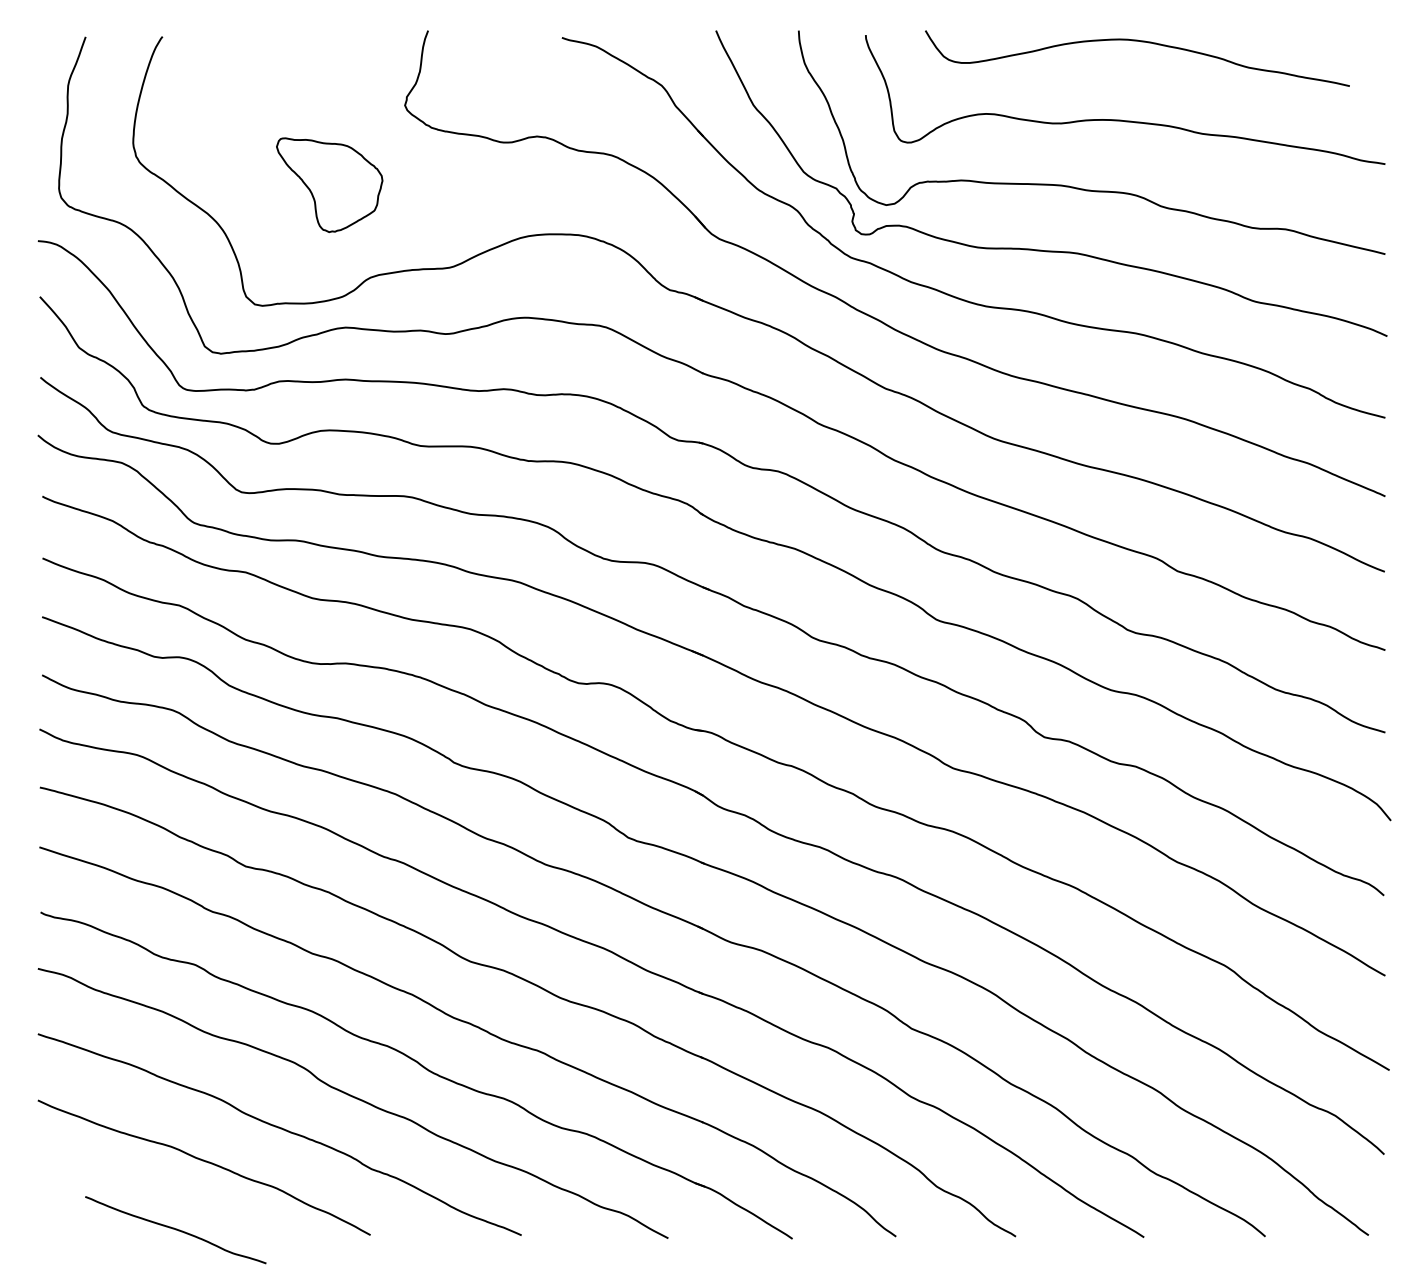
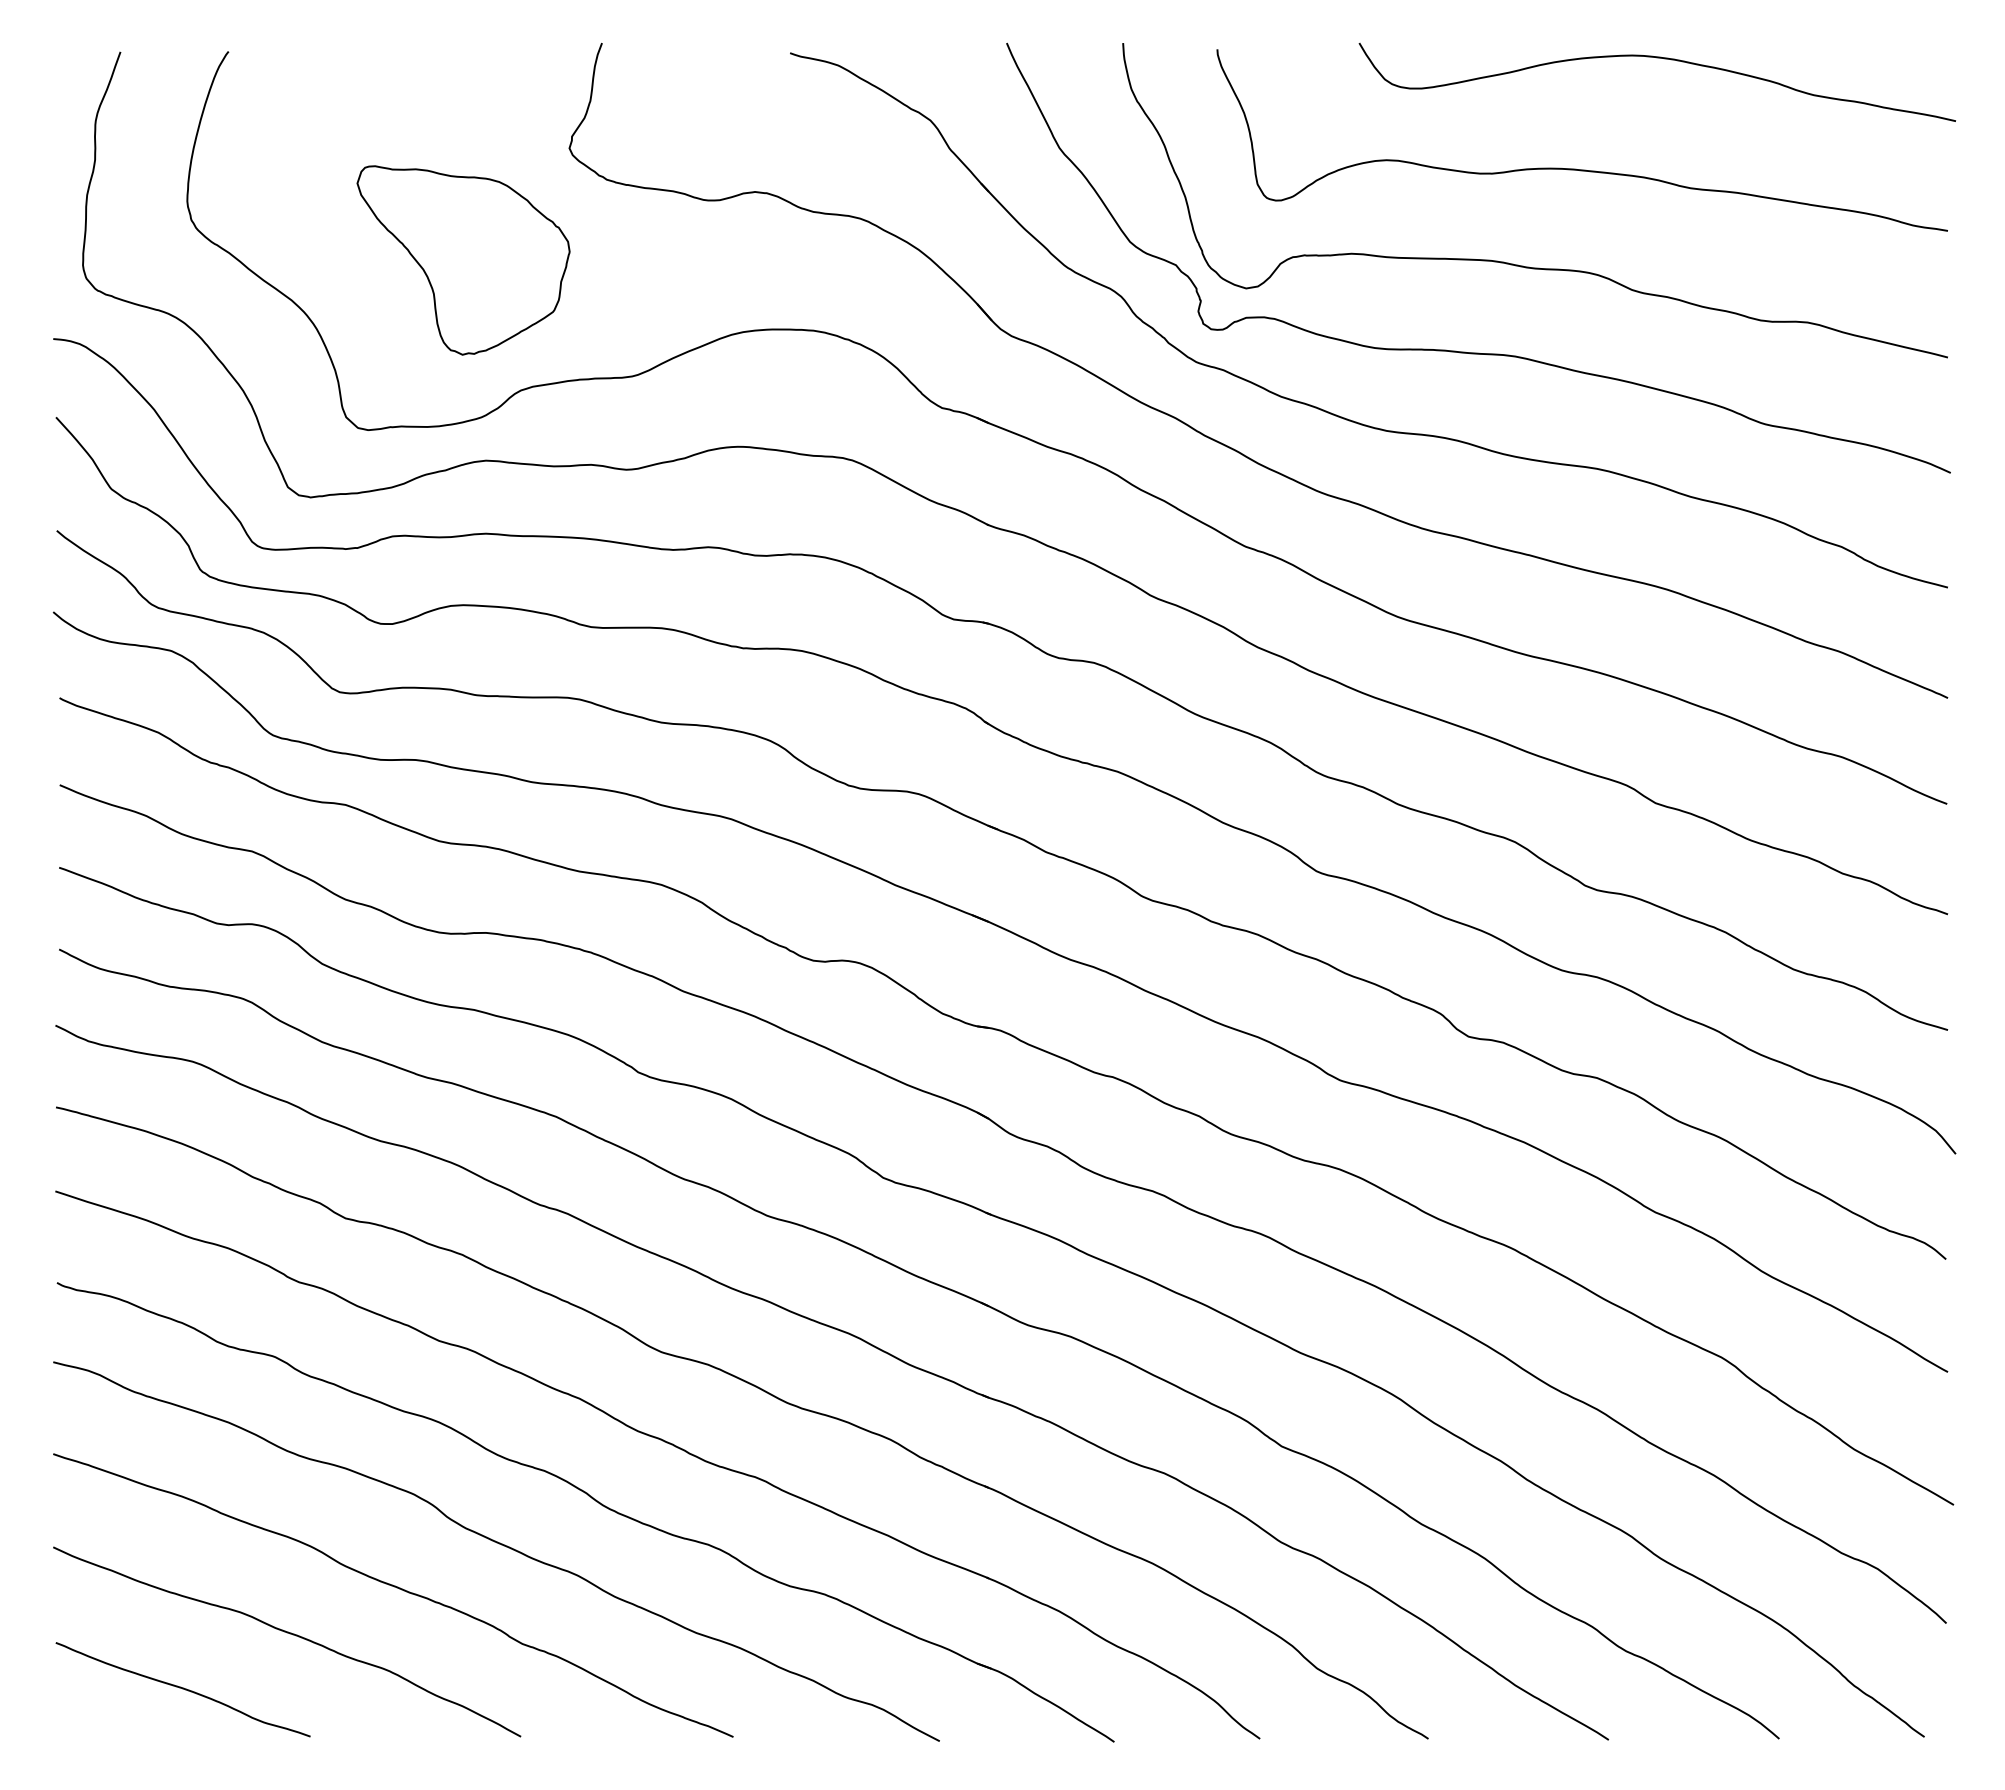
curve: (1136, 41) -> (1656, 58), moved
part: (329, 185) -> (463, 260), size x1.43
curve: (175, 1229) -> (182, 1689), moved

